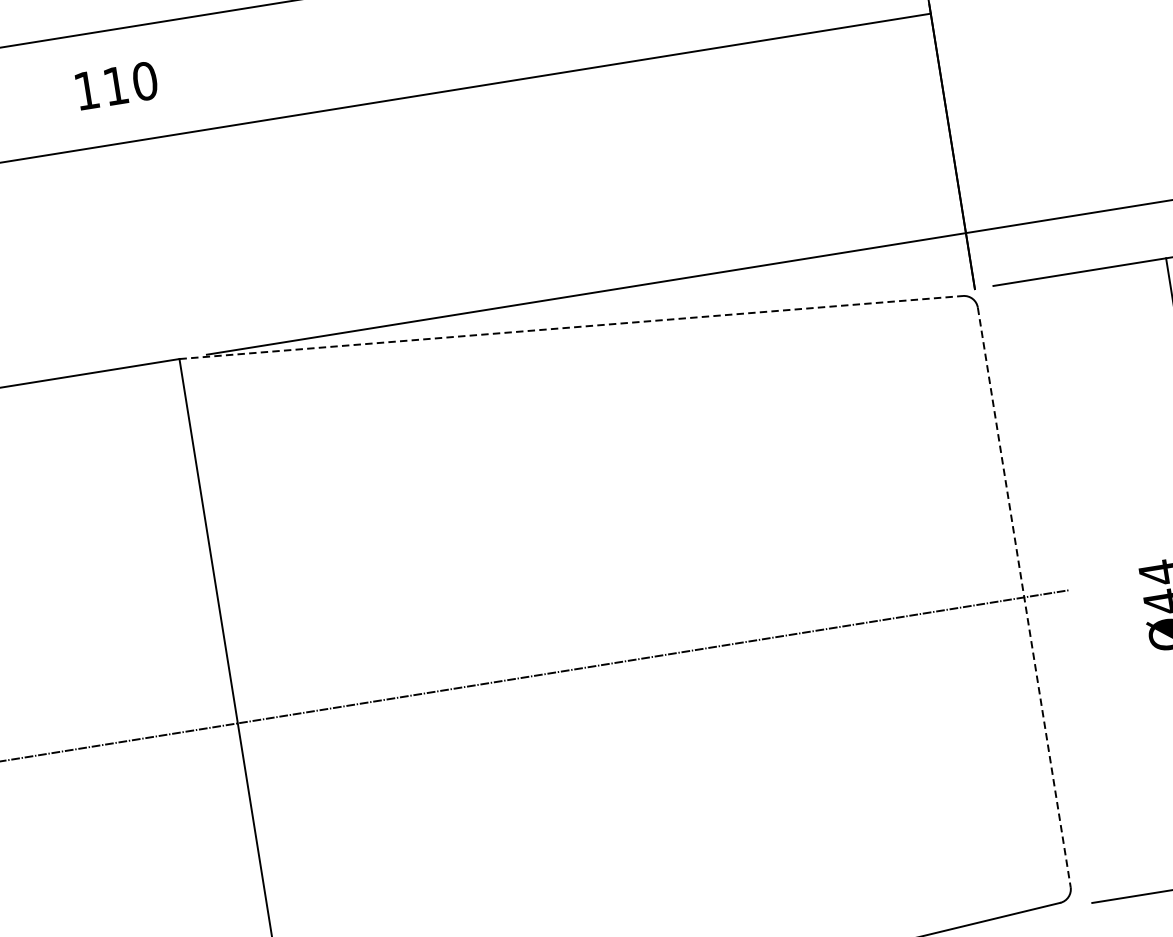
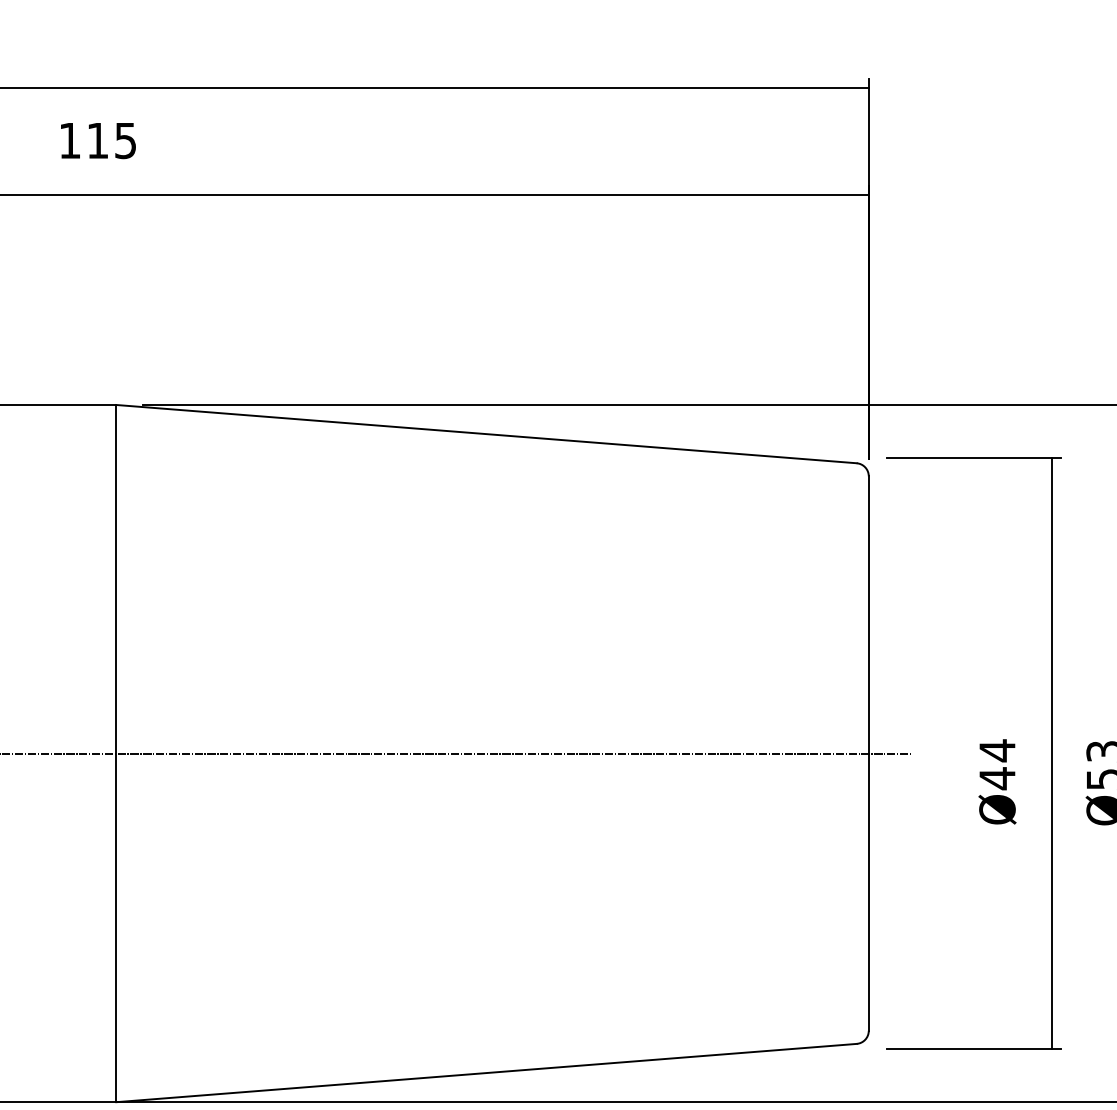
text: (144, 81) -> (125, 140), 110 -> 115
line: (572, 327) -> (487, 434), dashed -> solid
line: (1024, 598) -> (868, 754), dashed -> solid

